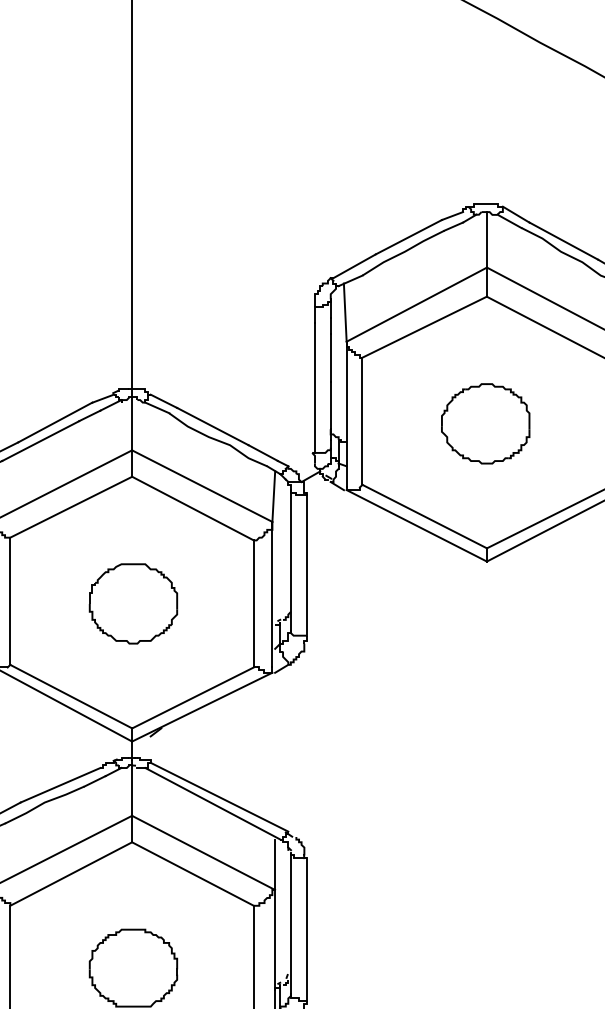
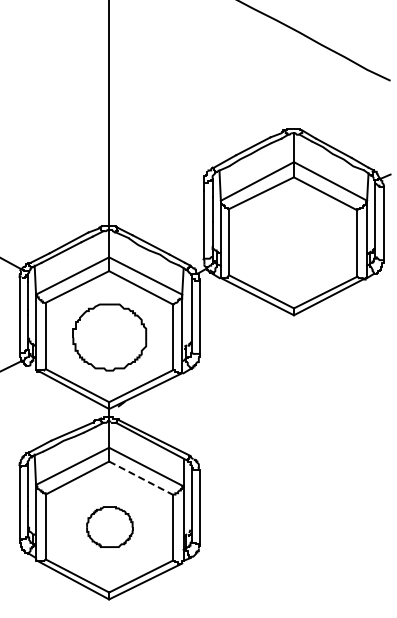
part: (484, 423) -> (292, 243), removed
part: (132, 602) -> (109, 336), size x1.6
line: (192, 874) -> (140, 478), solid -> dashed

